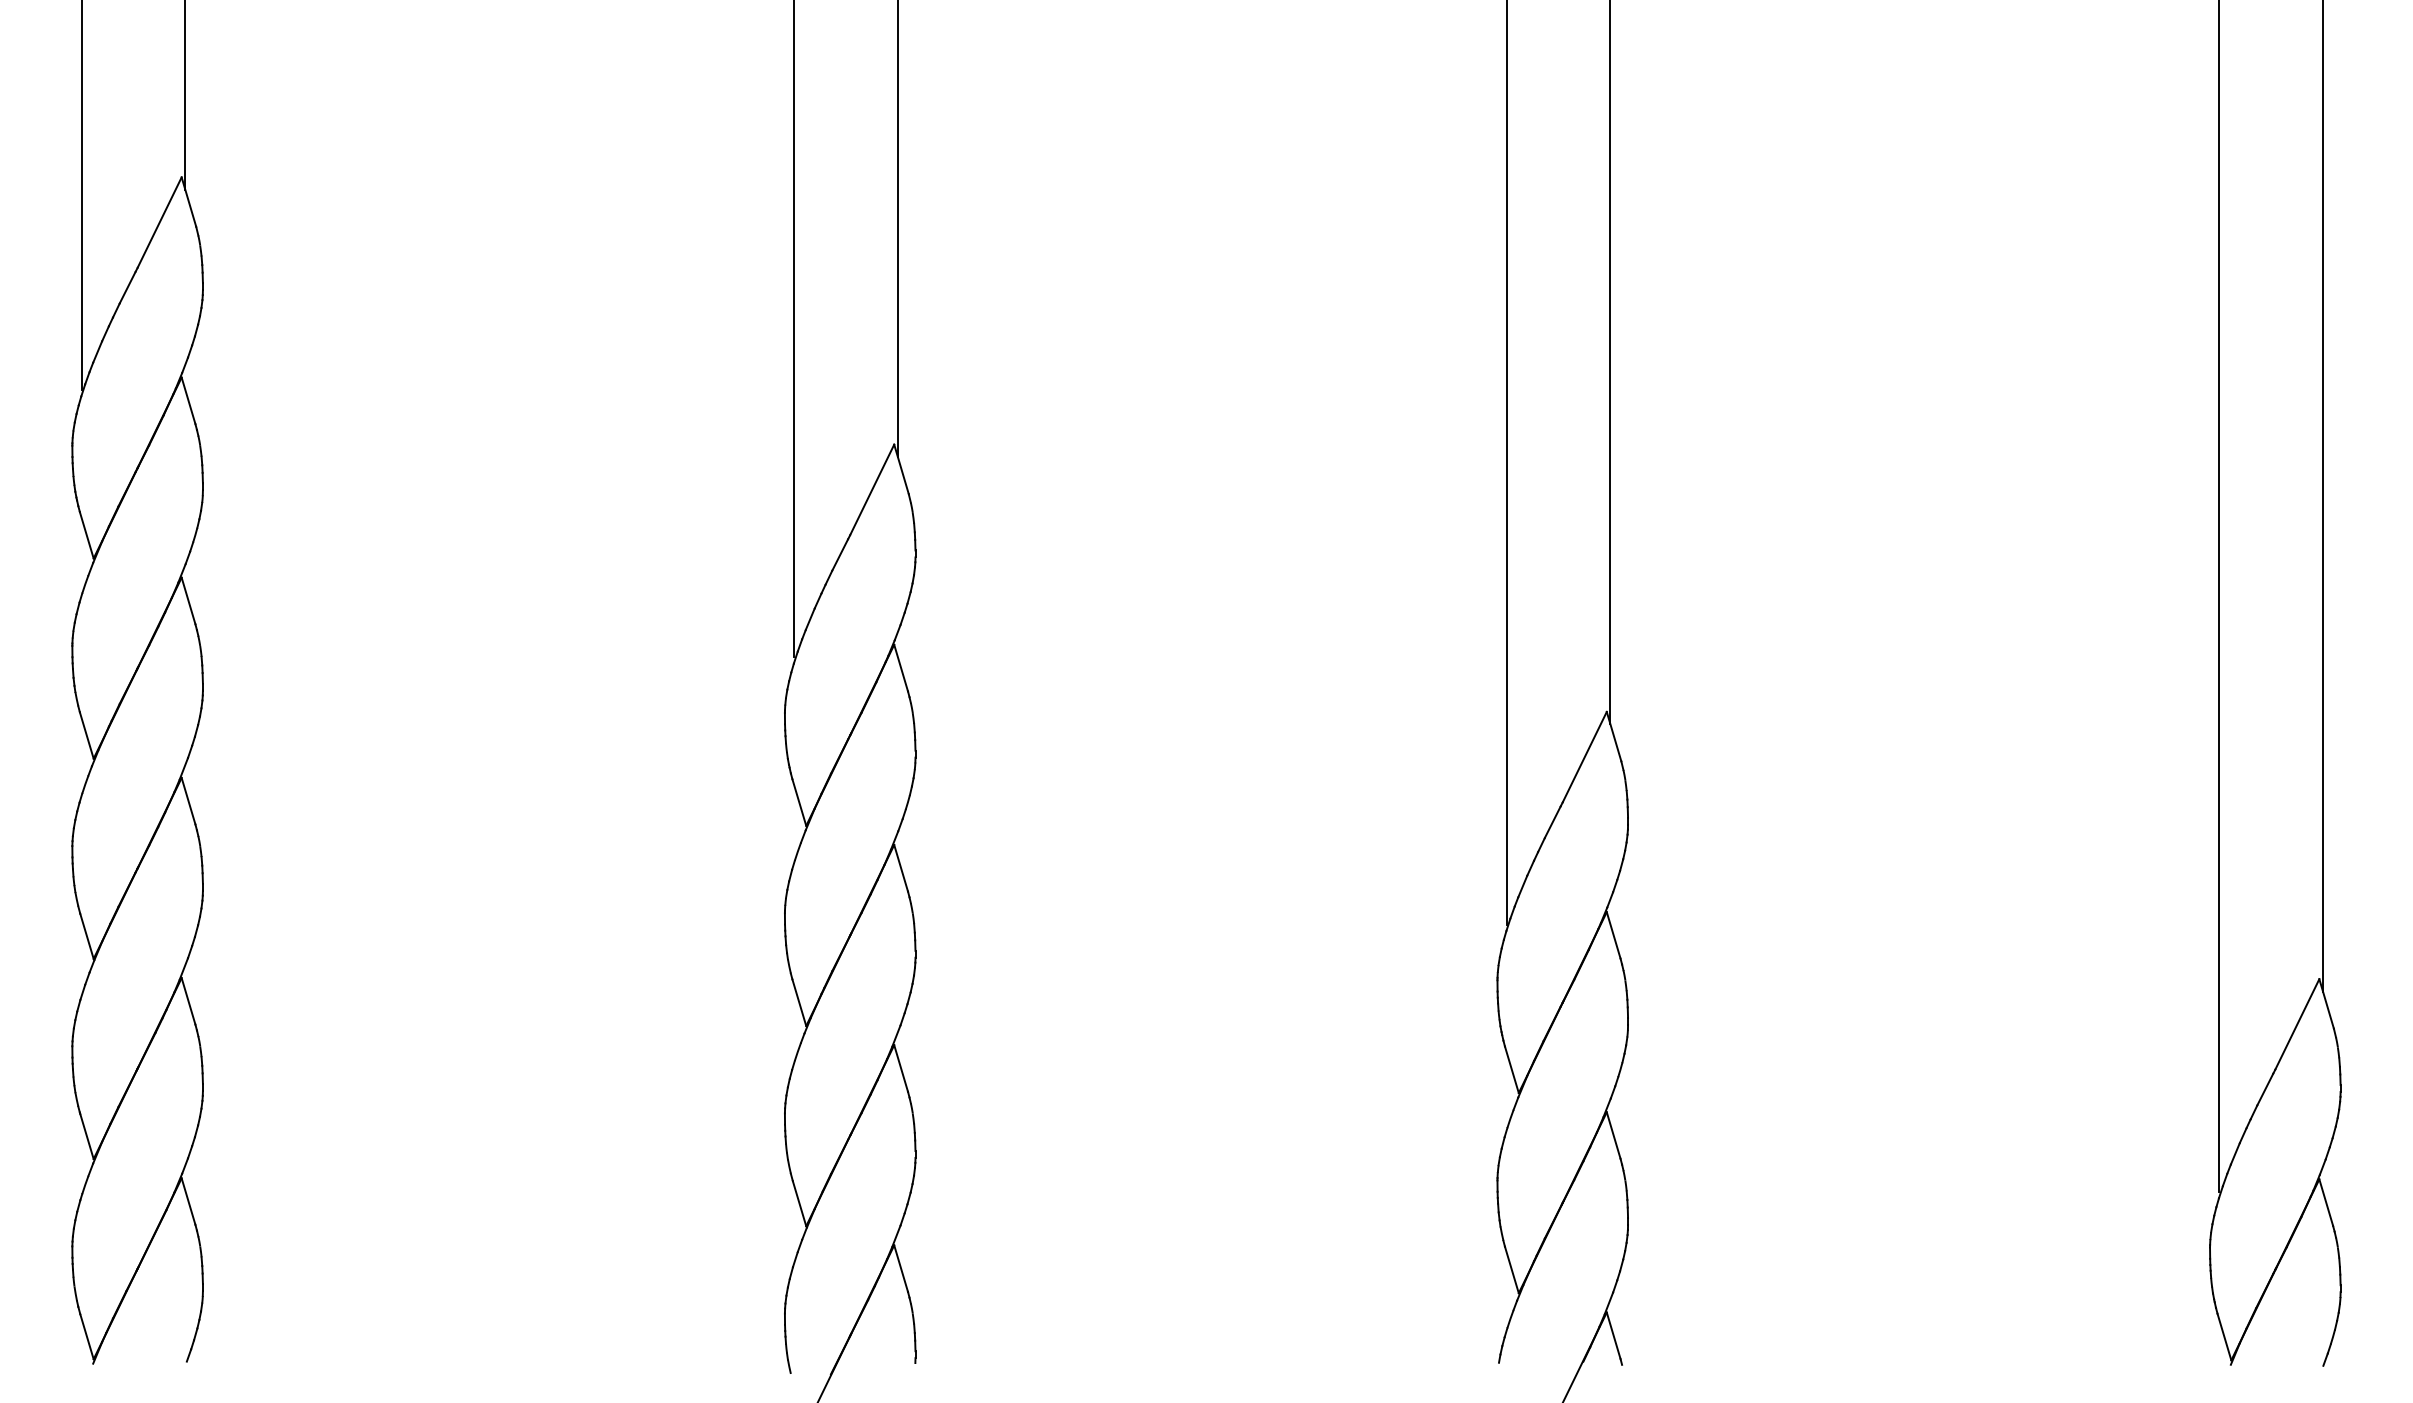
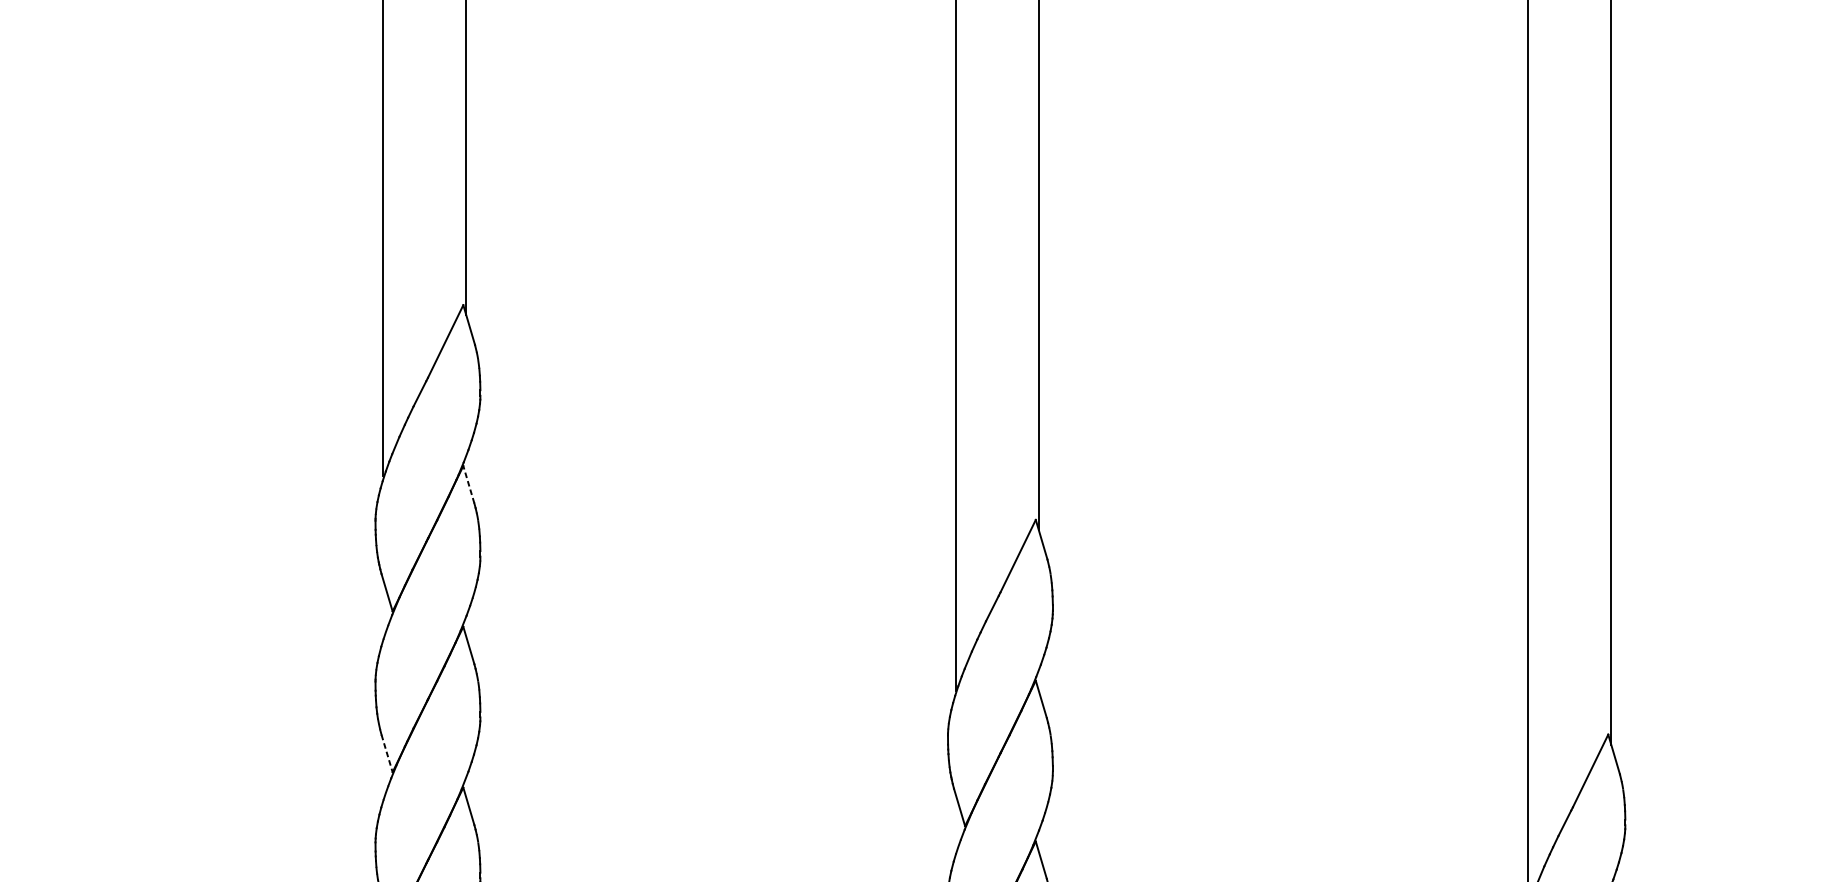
line: (900, 667) -> (468, 484), solid -> dashed
line: (799, 1003) -> (387, 754), solid -> dashed

